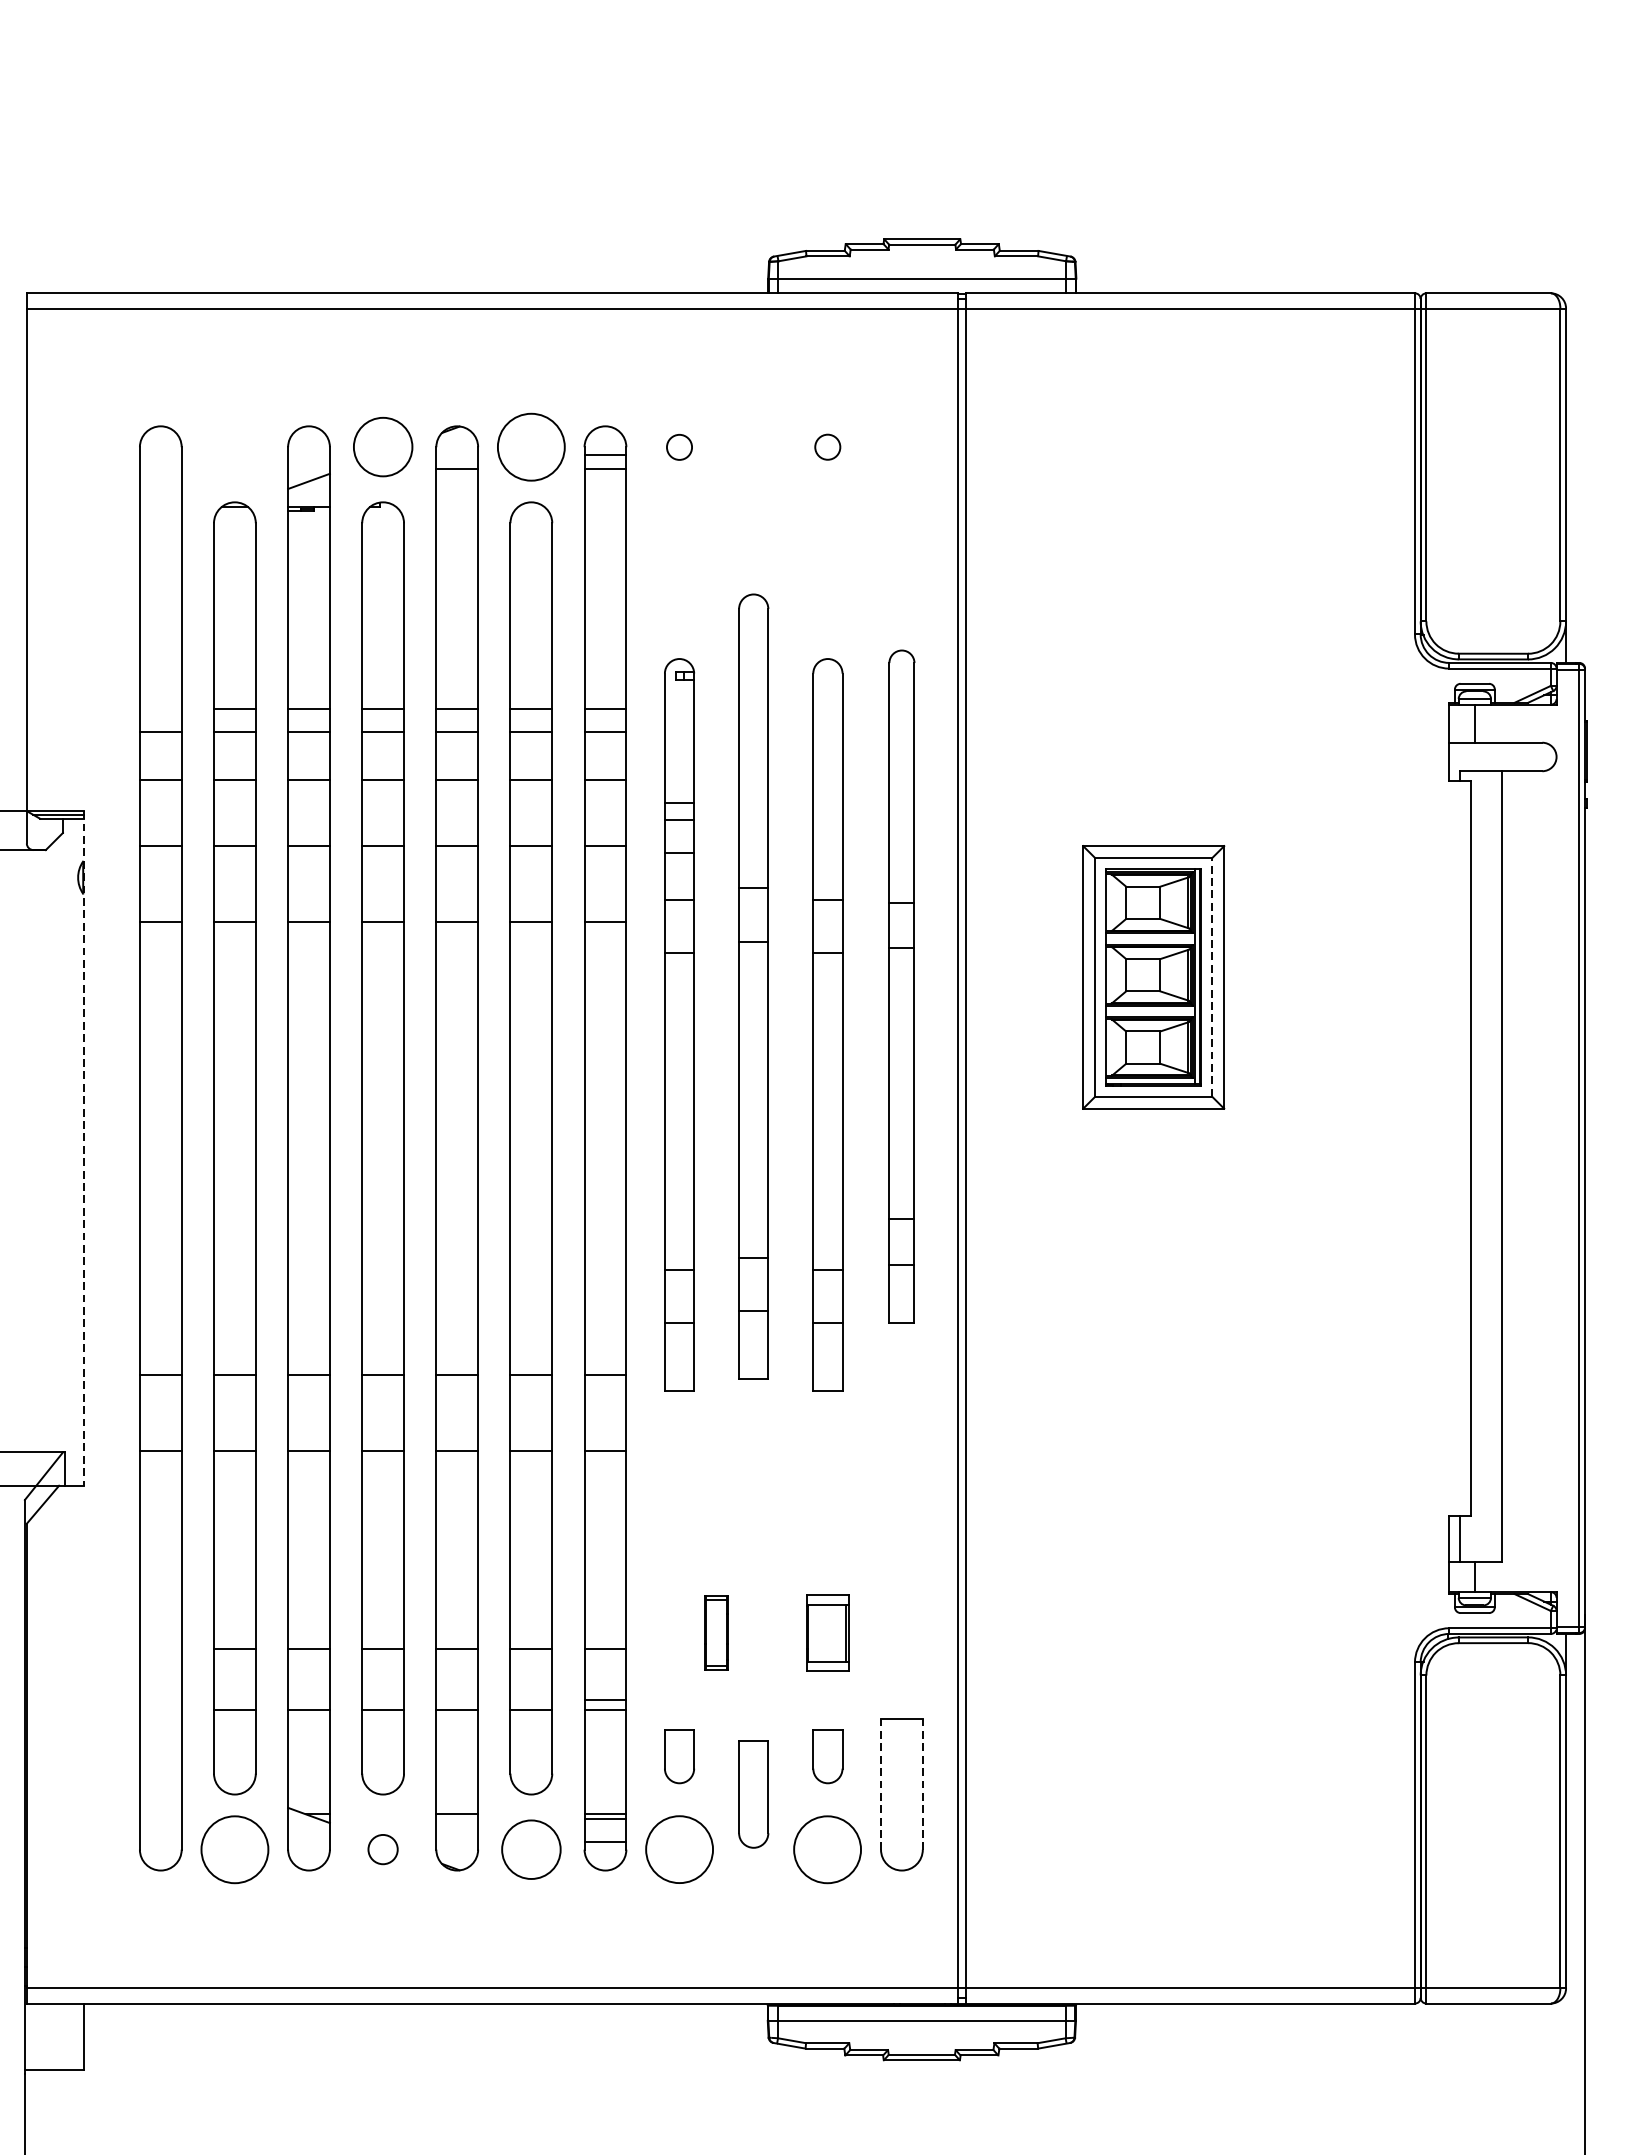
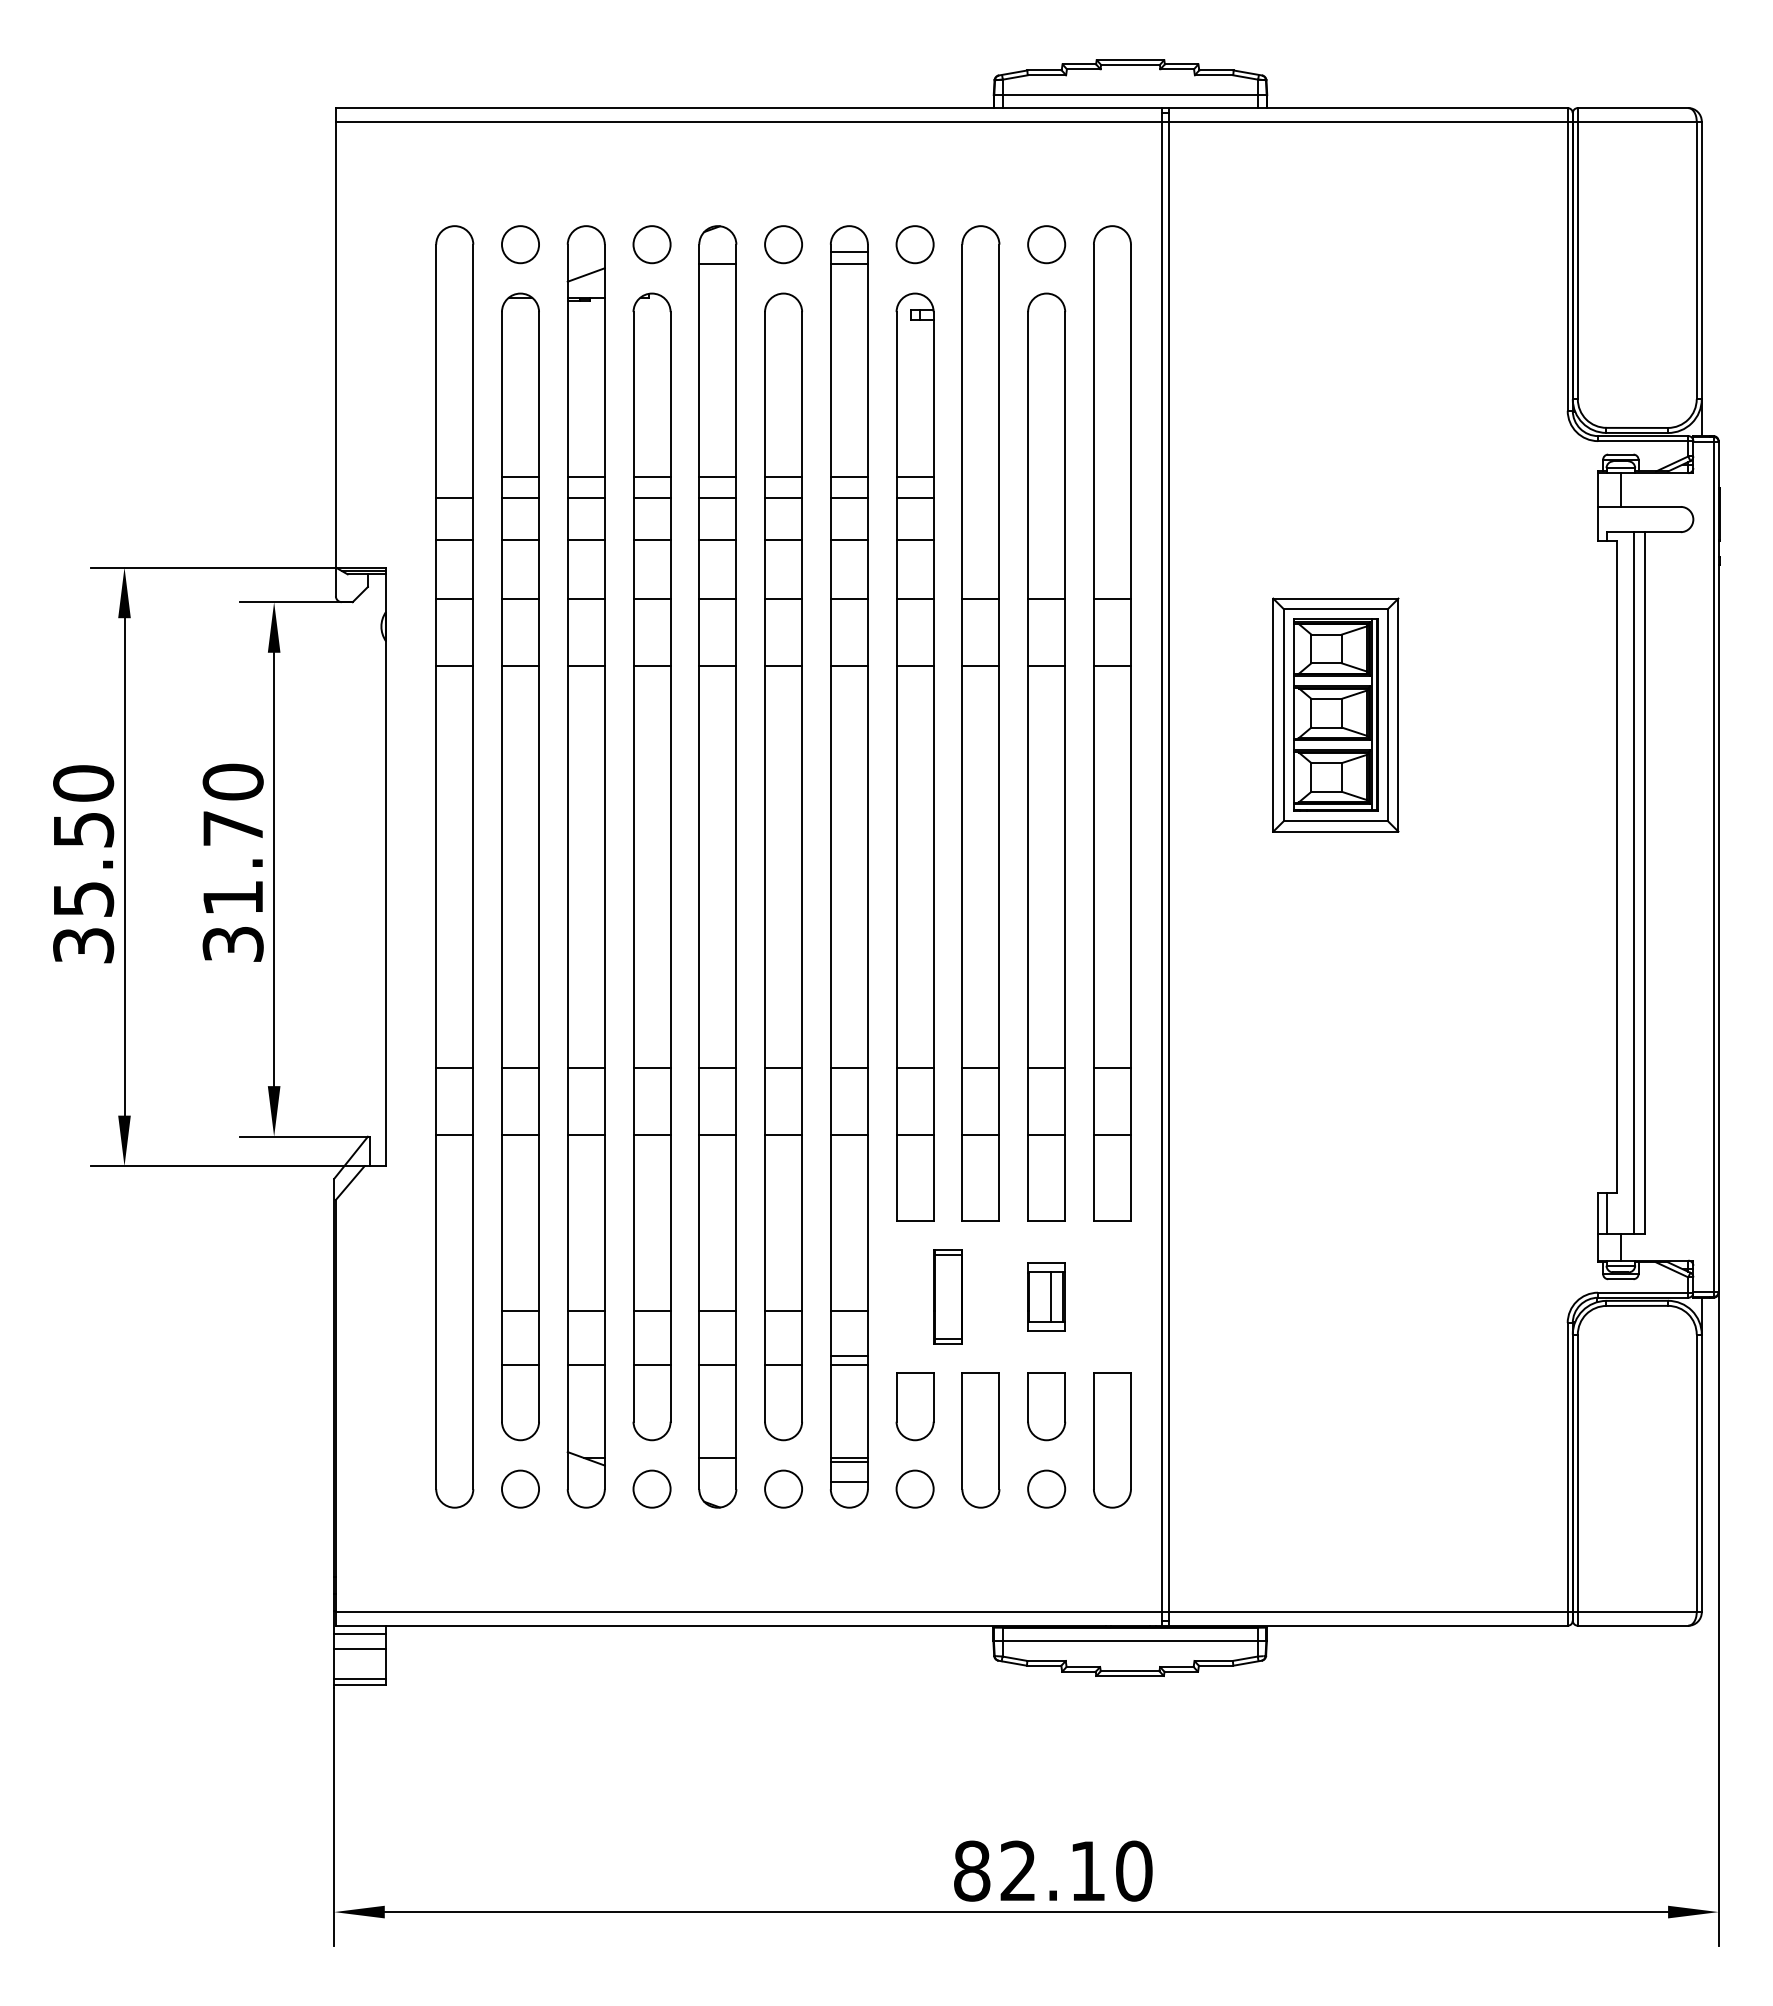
circle: (234, 447) -> (520, 244), added
circle: (382, 447) -> (651, 244), size x0.71
circle: (531, 447) -> (783, 244), size x0.62
circle: (678, 447) -> (914, 244), size x1.67
circle: (827, 447) -> (1046, 244), size x1.67
line: (1211, 977) -> (1387, 715), dashed -> solid
part: (753, 986) -> (980, 723), size x1.43
part: (901, 986) -> (1112, 723), size x1.67
part: (678, 1024) -> (914, 756), size x1.43
part: (827, 1024) -> (1046, 756), size x1.43
line: (83, 1149) -> (386, 867), dashed -> solid
line: (1490, 1165) -> (1634, 882), added
part: (716, 1632) -> (947, 1296), size x1.43
line: (832, 1632) -> (1050, 1296), added
part: (678, 1756) -> (914, 1406), size x1.43
part: (827, 1756) -> (1046, 1406), size x1.43
line: (880, 1784) -> (1093, 1431), dashed -> solid
line: (922, 1784) -> (1130, 1431), dashed -> solid
part: (753, 1794) -> (980, 1440), size x1.43
circle: (234, 1848) -> (520, 1488), size x0.62
circle: (382, 1848) -> (651, 1488), size x1.43
circle: (531, 1848) -> (783, 1488), size x0.71
circle: (678, 1848) -> (914, 1488), size x0.62
circle: (827, 1848) -> (1046, 1488), size x0.62
line: (54, 2013) -> (360, 1634), added
line: (54, 2029) -> (360, 1648), added
line: (54, 2063) -> (360, 1678), added

